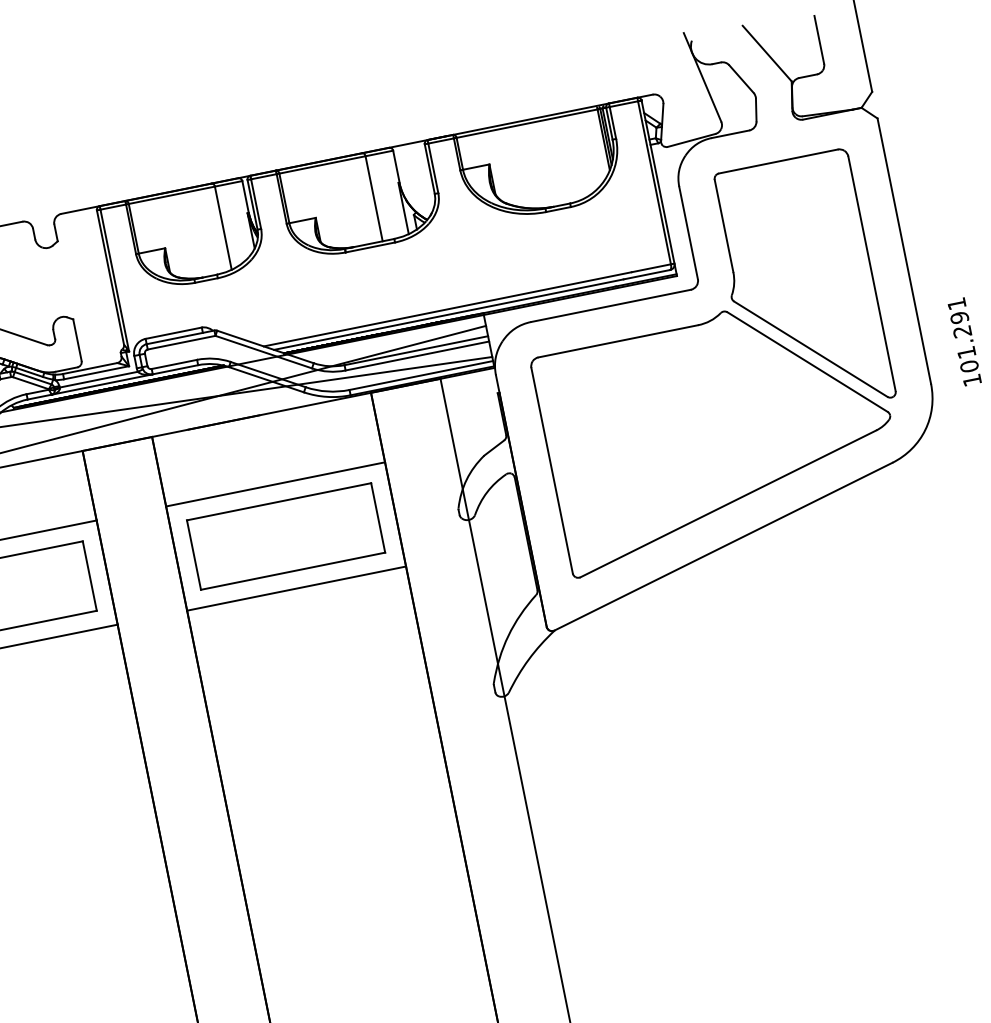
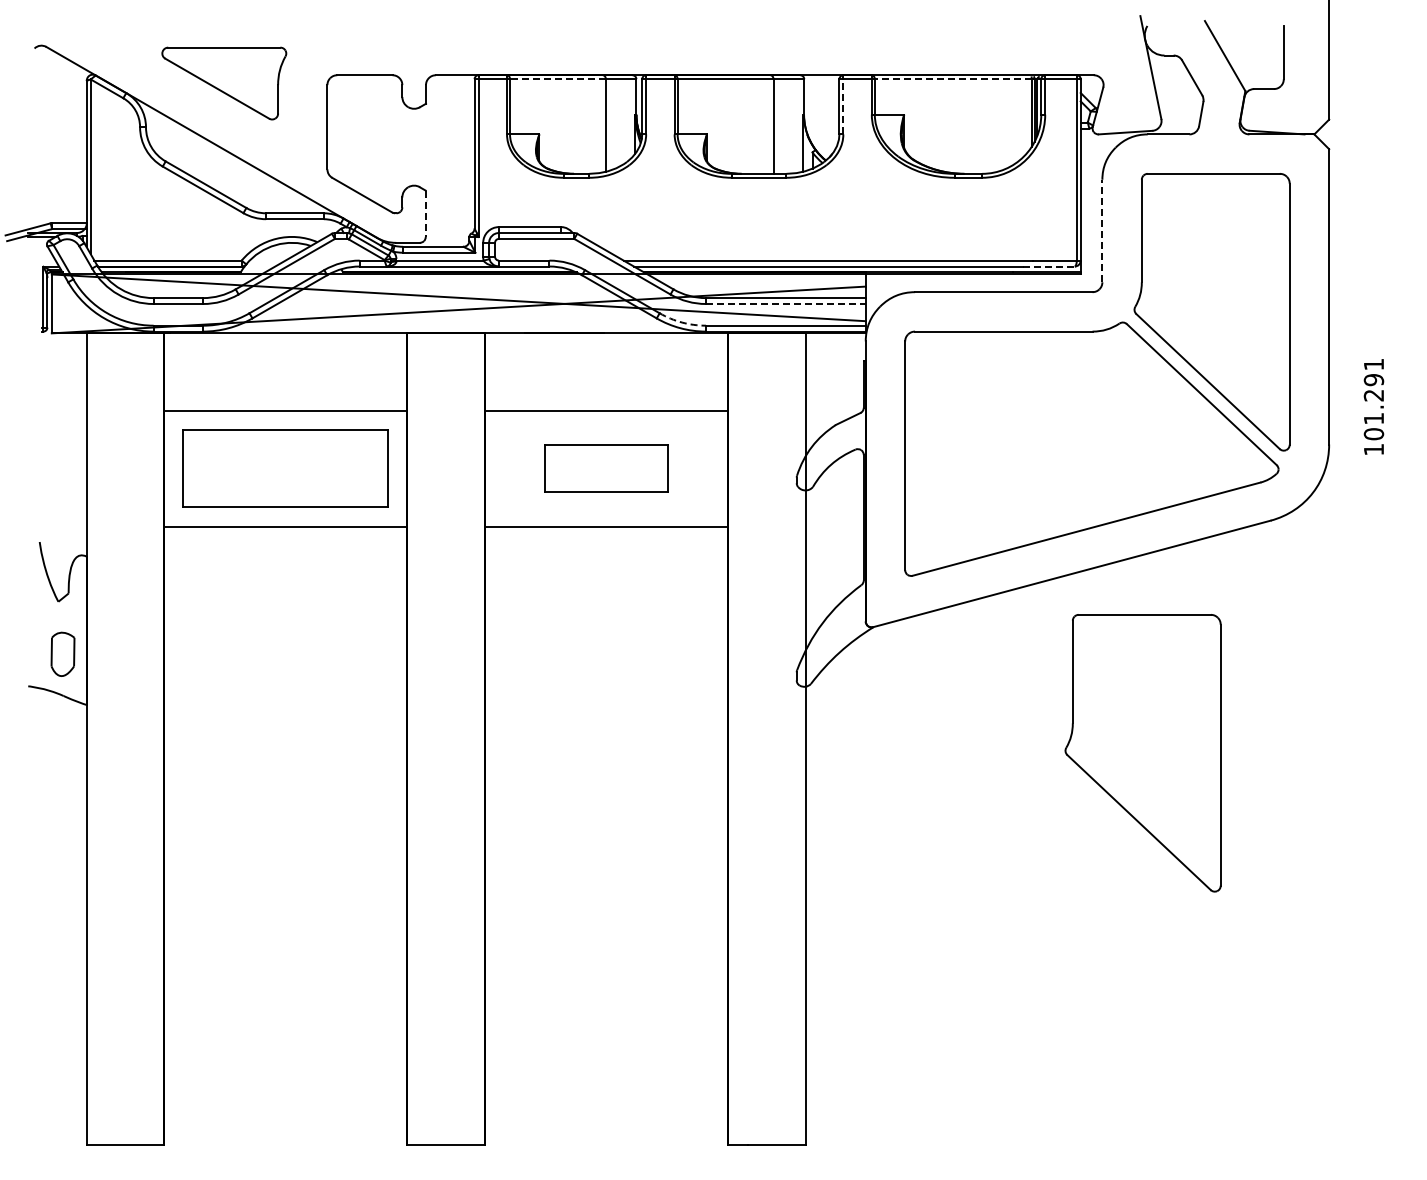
line: (526, 124) -> (952, 79), solid -> dashed
line: (433, 168) -> (843, 106), solid -> dashed
line: (171, 195) -> (557, 79), solid -> dashed
line: (688, 232) -> (1102, 230), solid -> dashed
line: (646, 274) -> (1048, 266), solid -> dashed
line: (77, 340) -> (425, 214), solid -> dashed
line: (417, 356) -> (785, 304), solid -> dashed
arc: (327, 391) -> (682, 322), solid -> dashed
part: (286, 536) -> (606, 468), size x0.6
part: (819, 695) -> (1142, 753), added

